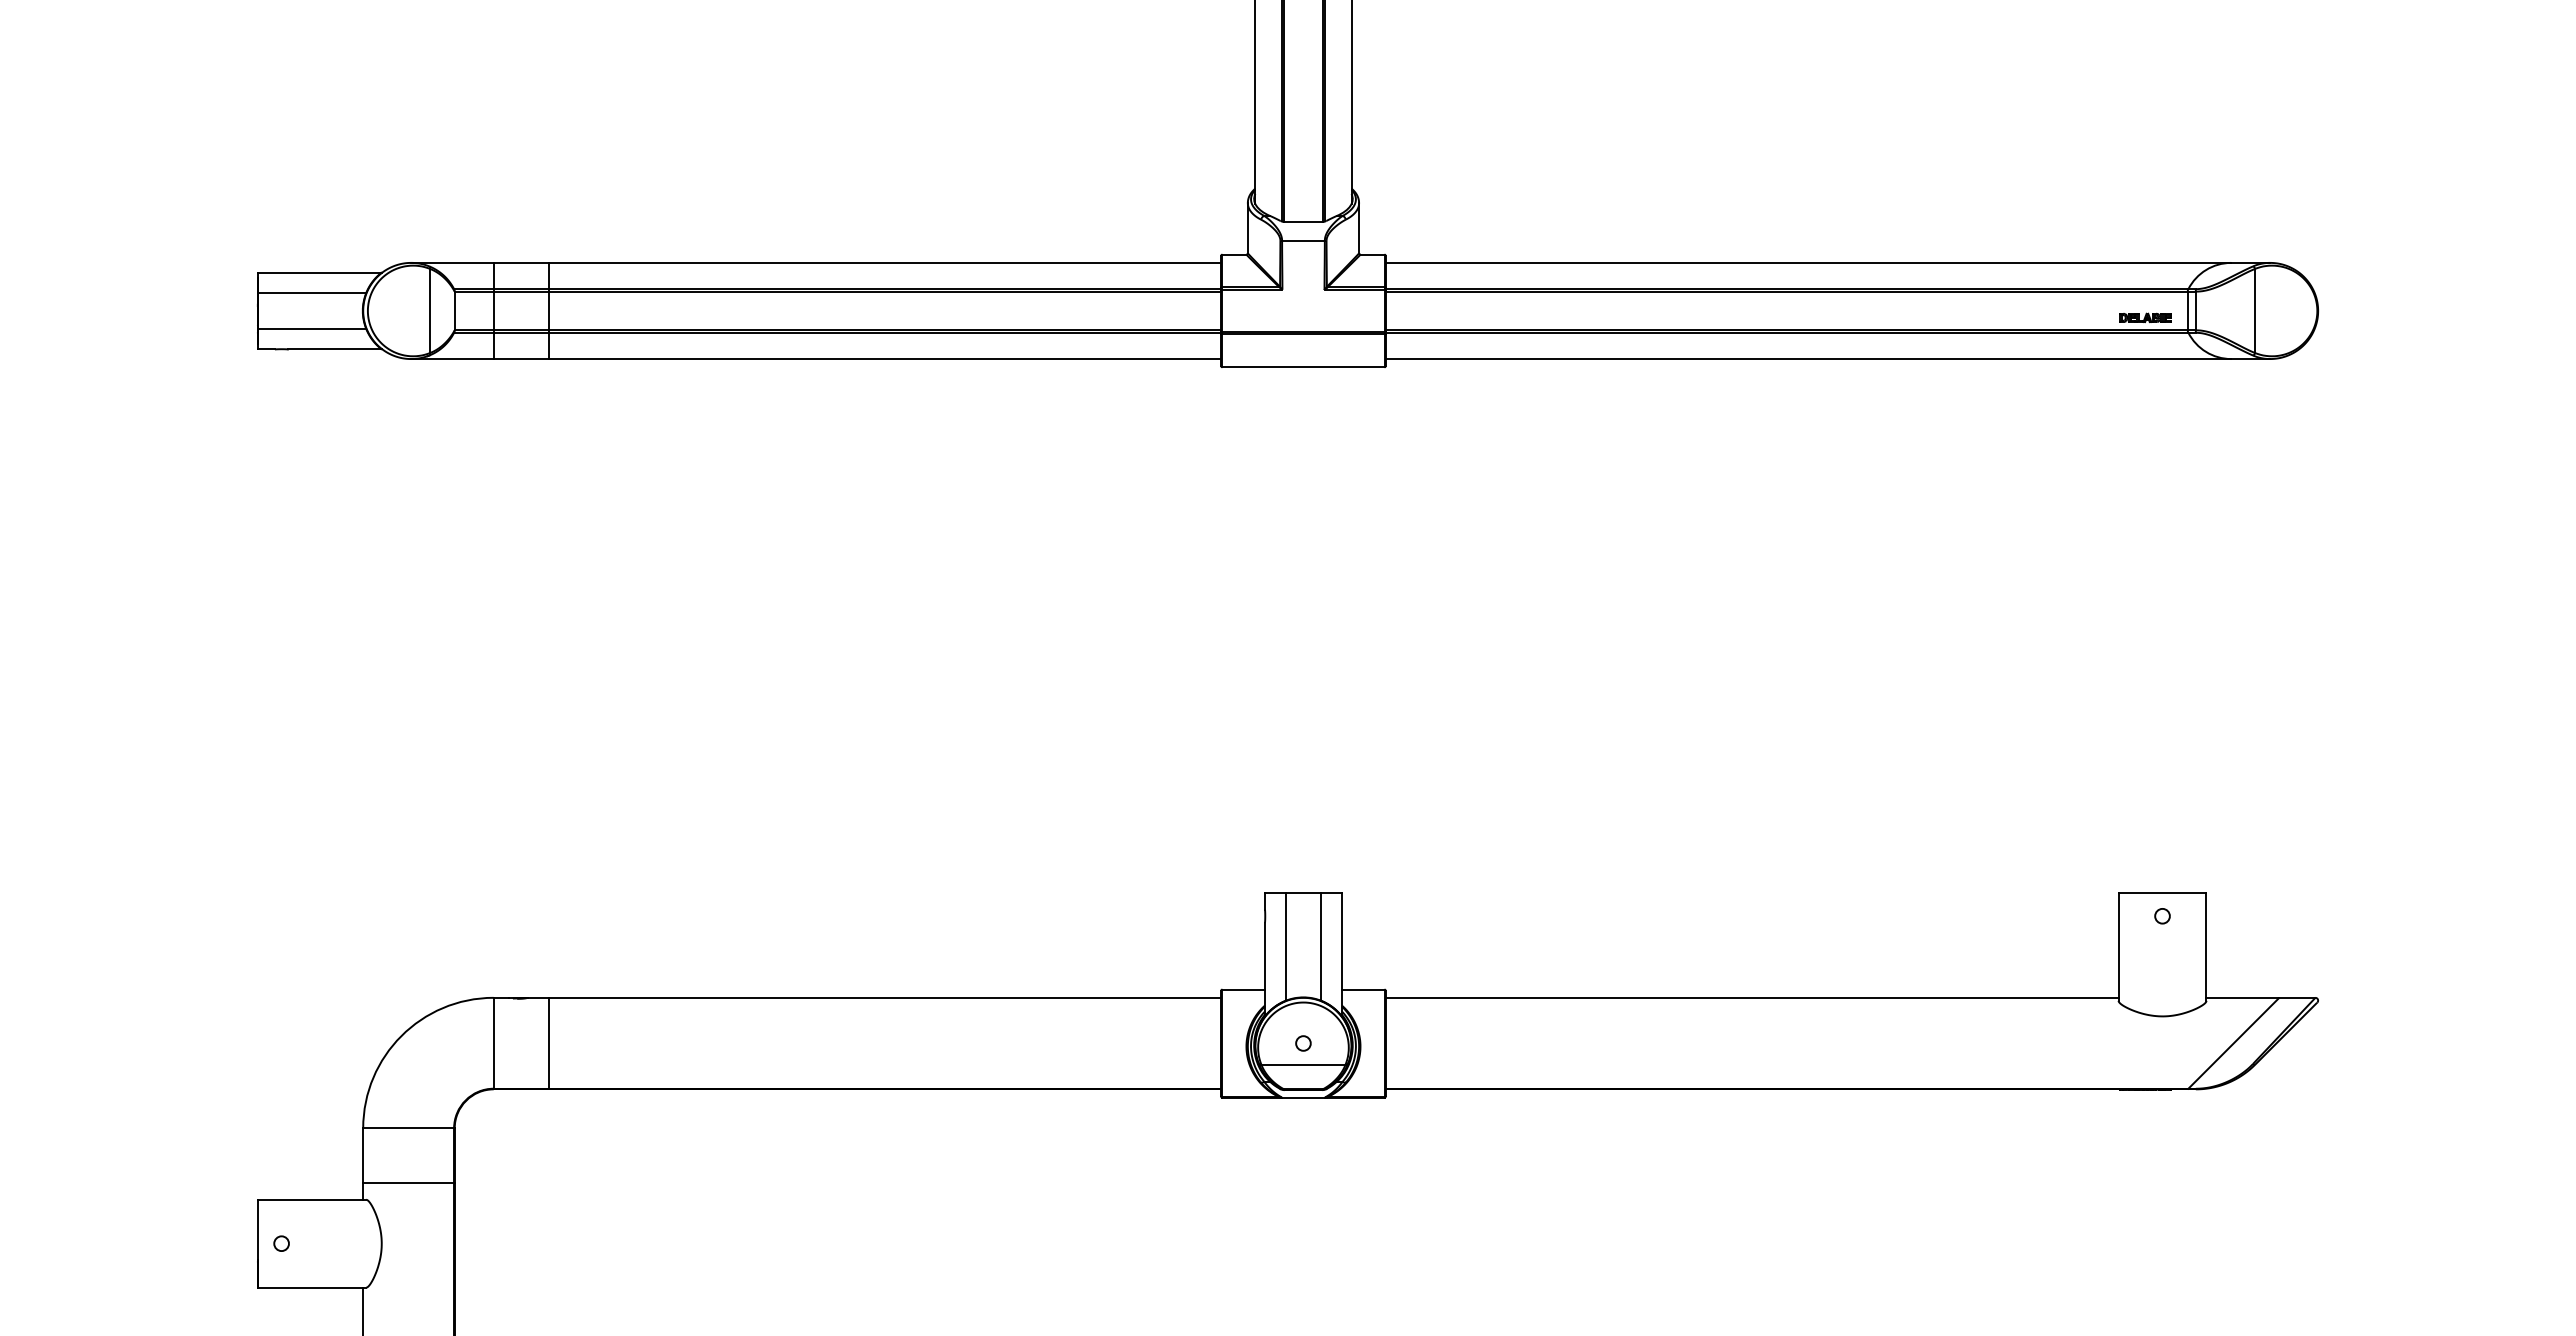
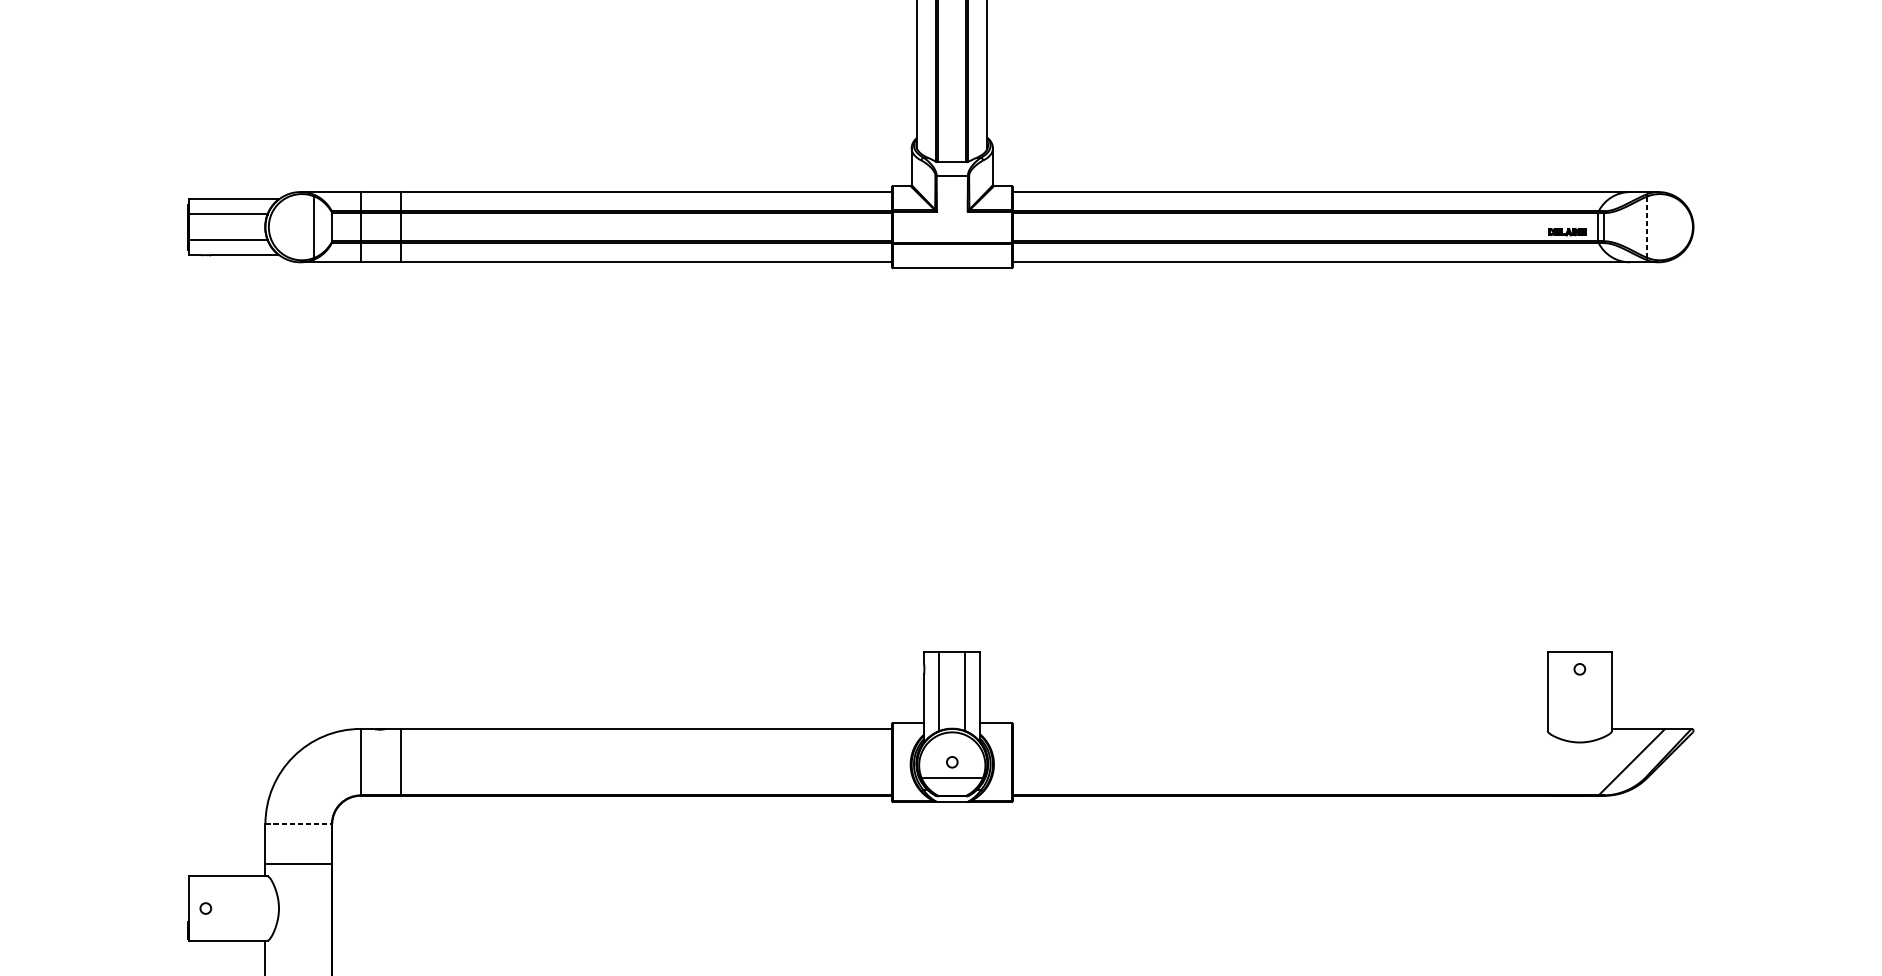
line: (2255, 311) -> (1647, 227), solid -> dashed
line: (1751, 997) -> (1279, 728), removed
line: (409, 1128) -> (299, 824), solid -> dashed

